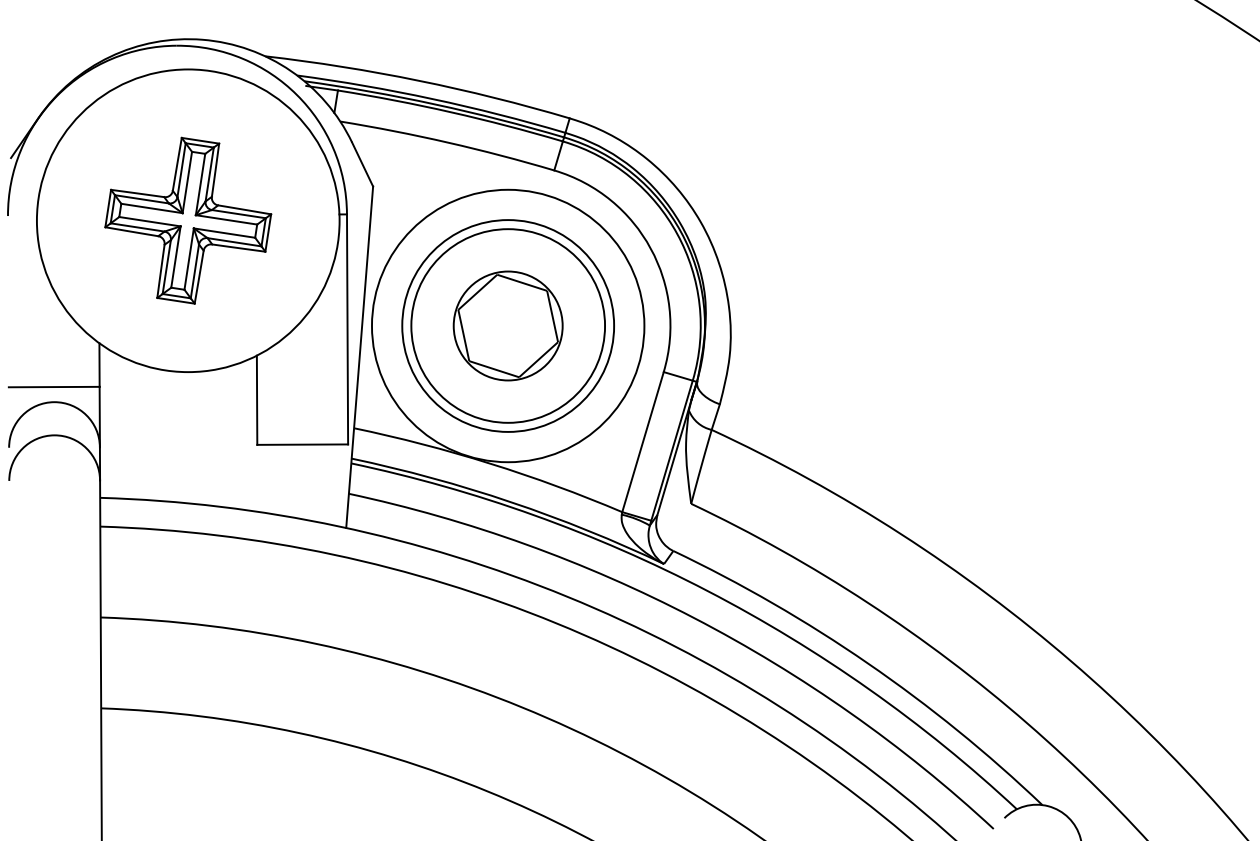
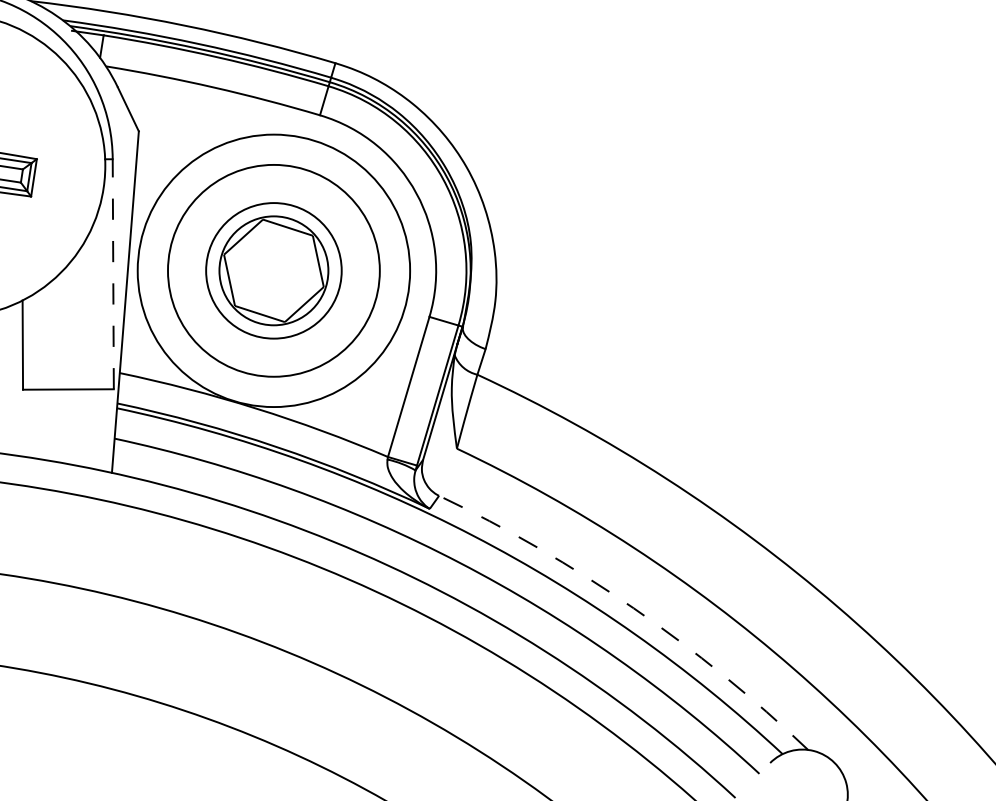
circle: (508, 325) -> (274, 270), size x0.7
line: (347, 328) -> (113, 273), solid -> dashed
arc: (867, 663) -> (633, 608), solid -> dashed

